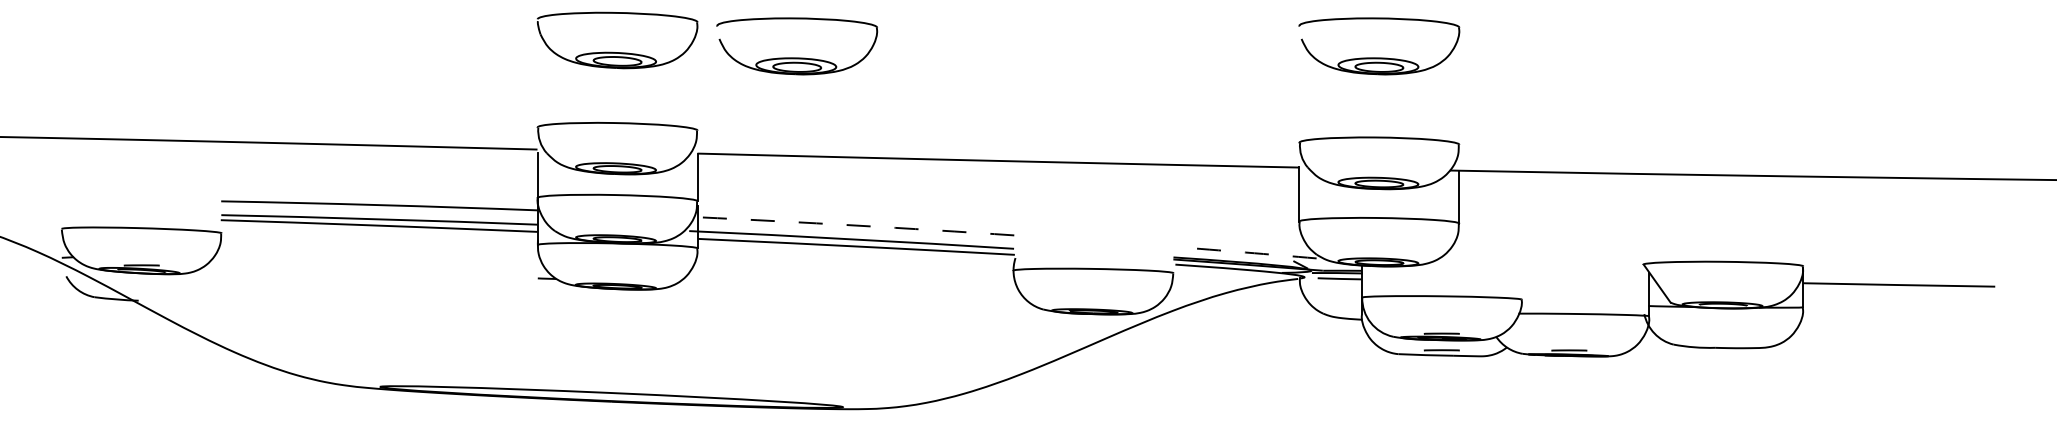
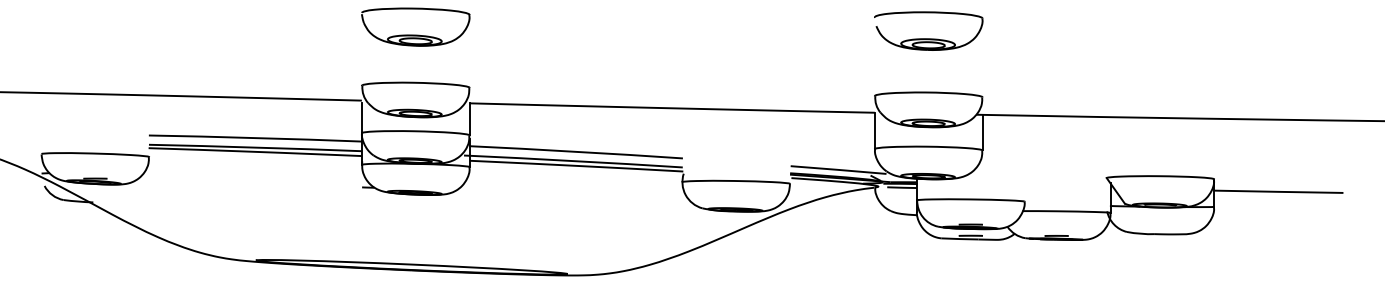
part: (796, 57) -> (536, 38), removed
arc: (856, 225) -> (576, 151), dashed -> solid
arc: (1245, 251) -> (838, 169), dashed -> solid

